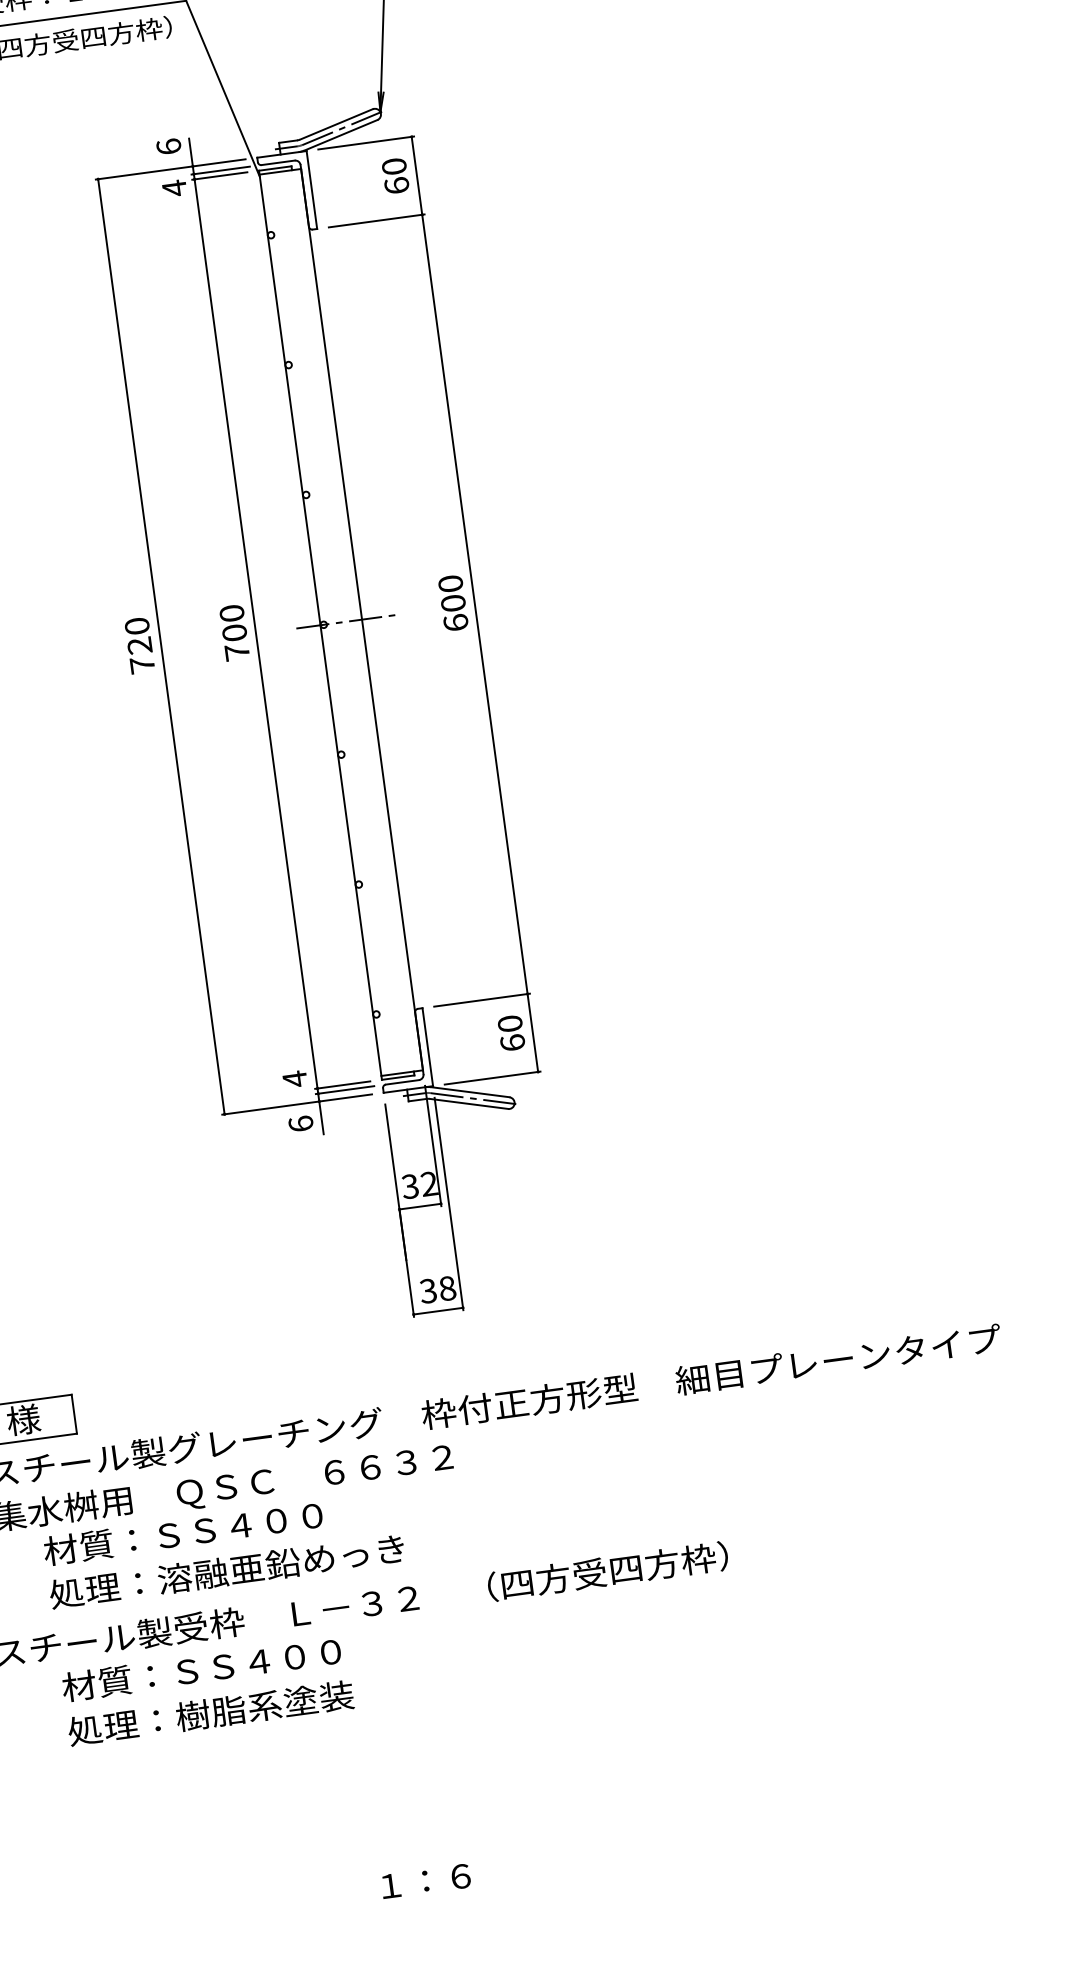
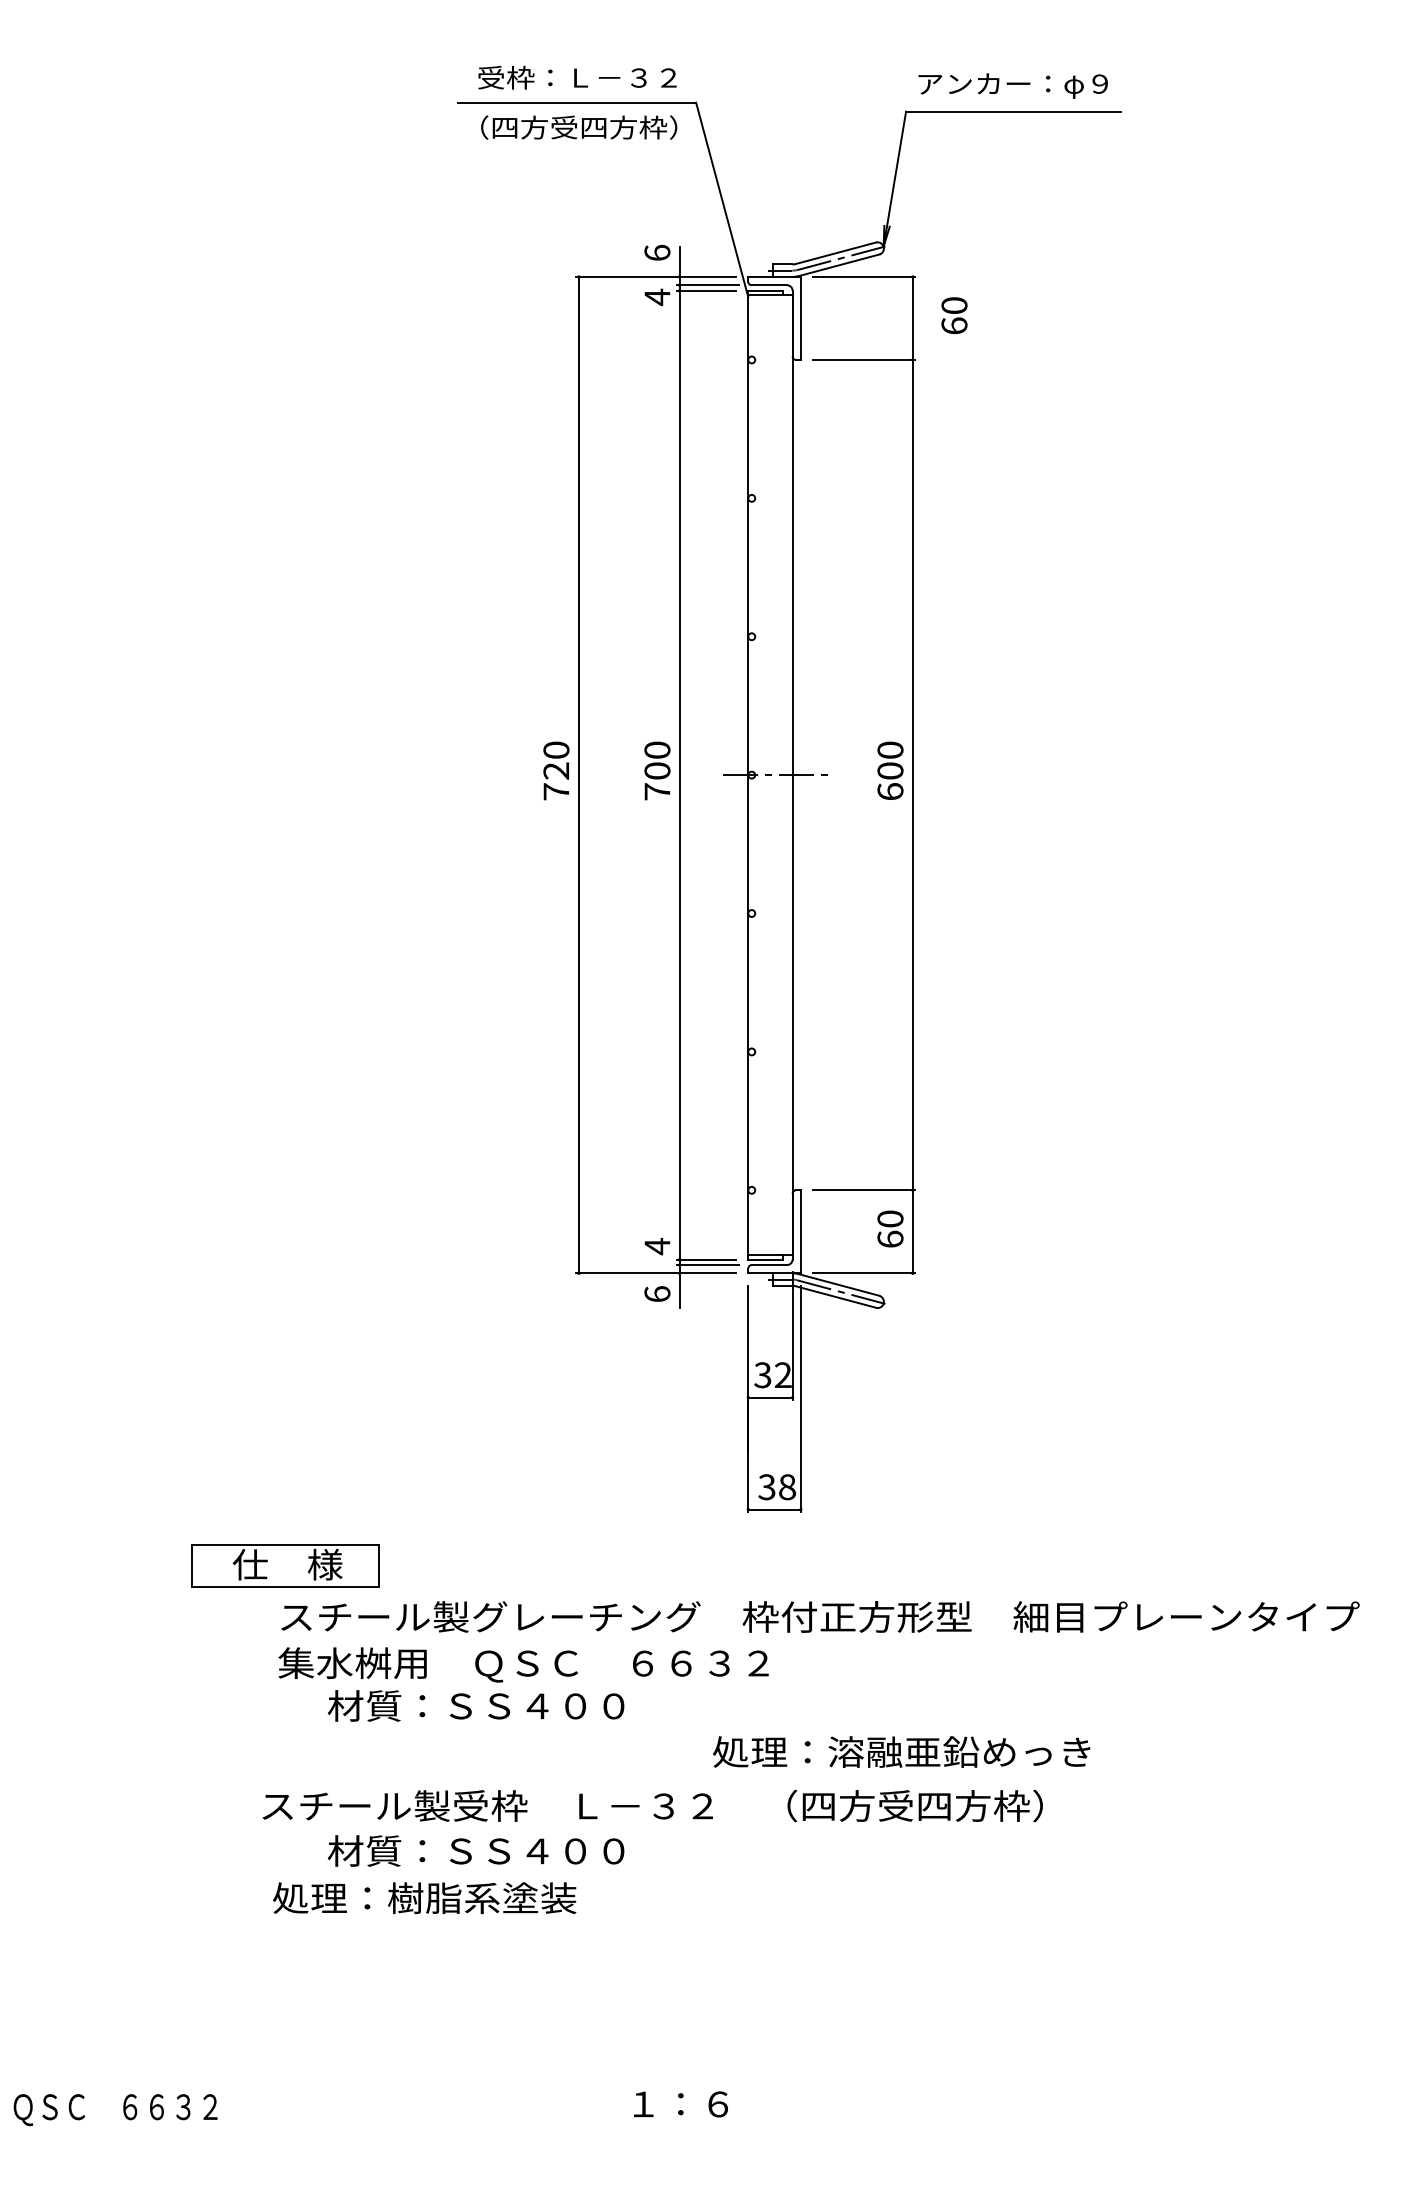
text: (395, 175) -> (954, 315), moved
text: (226, 1570) -> (901, 1751), moved
text: (210, 1713) -> (424, 1898), moved

